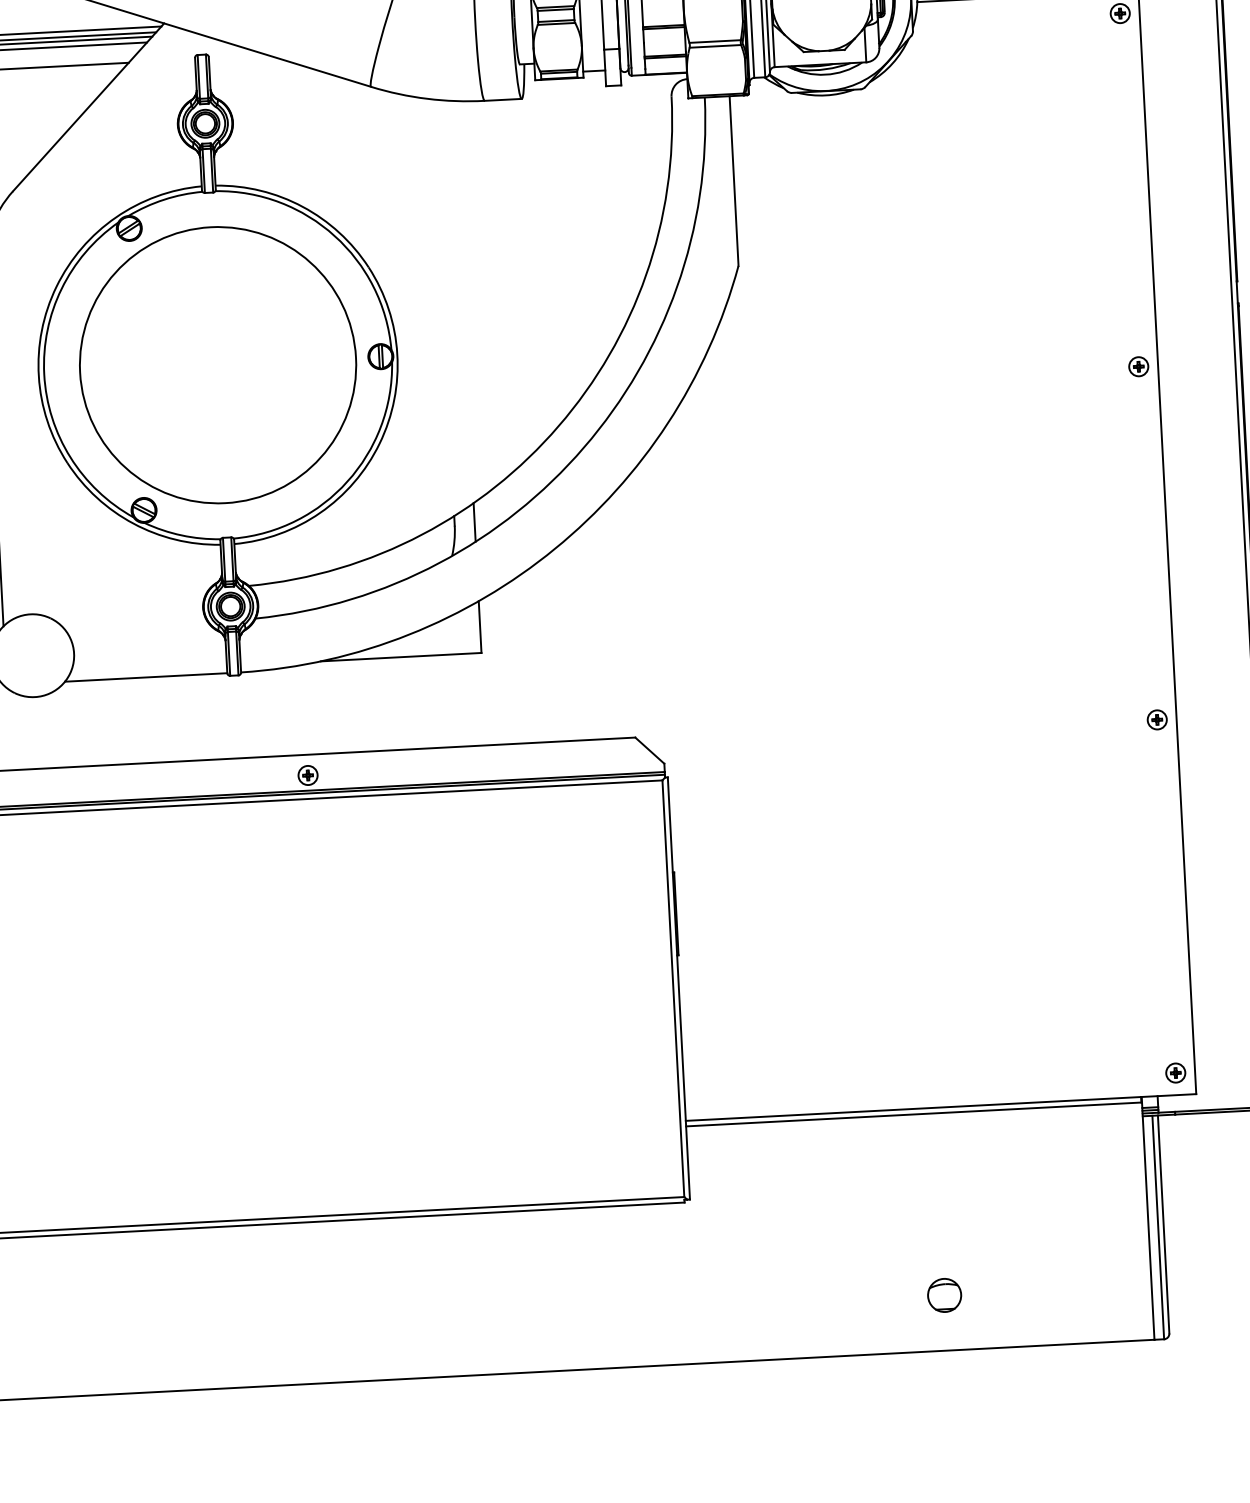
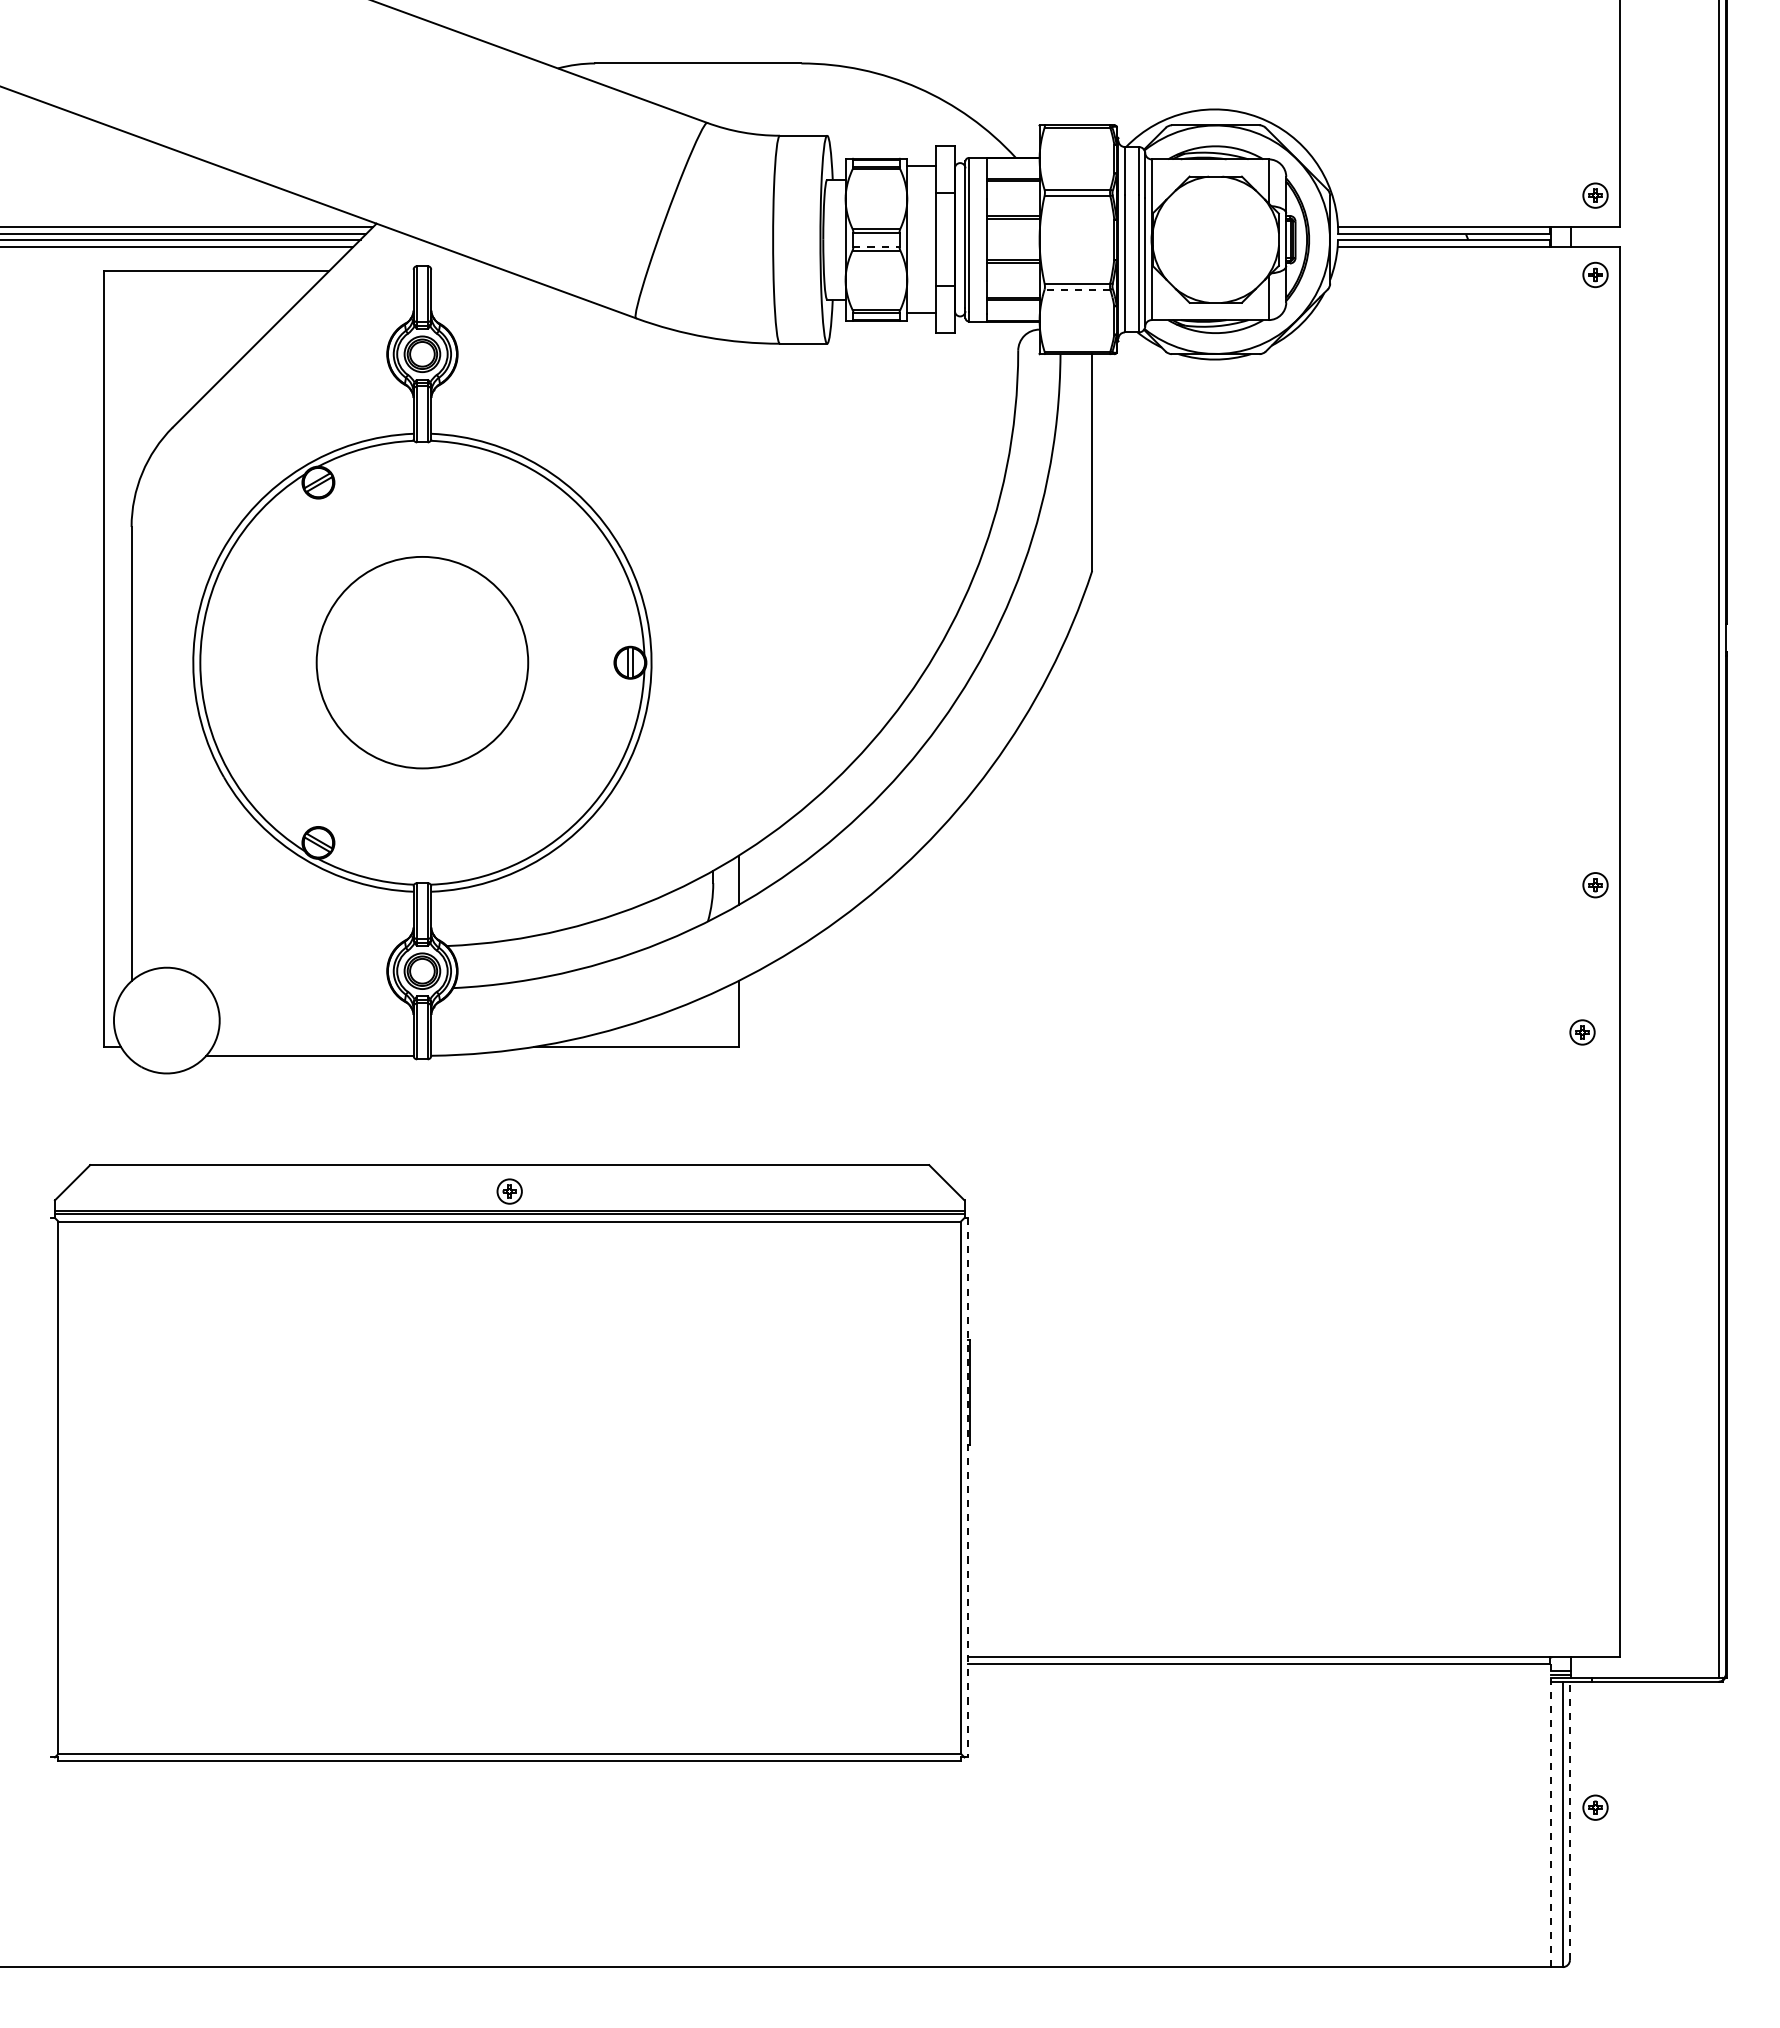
line: (556, 20) -> (876, 246), solid -> dashed
line: (715, 46) -> (1077, 289), solid -> dashed
circle: (218, 364) -> (422, 662), size x0.6
part: (1138, 366) -> (1595, 885), moved
part: (1157, 719) -> (1582, 1032), moved
line: (679, 988) -> (968, 1487), solid -> dashed
part: (1175, 1072) -> (1595, 1807), moved
line: (1148, 1217) -> (1550, 1811), solid -> dashed
line: (1163, 1224) -> (1569, 1820), solid -> dashed
part: (944, 1295) -> (1286, 1896), removed

